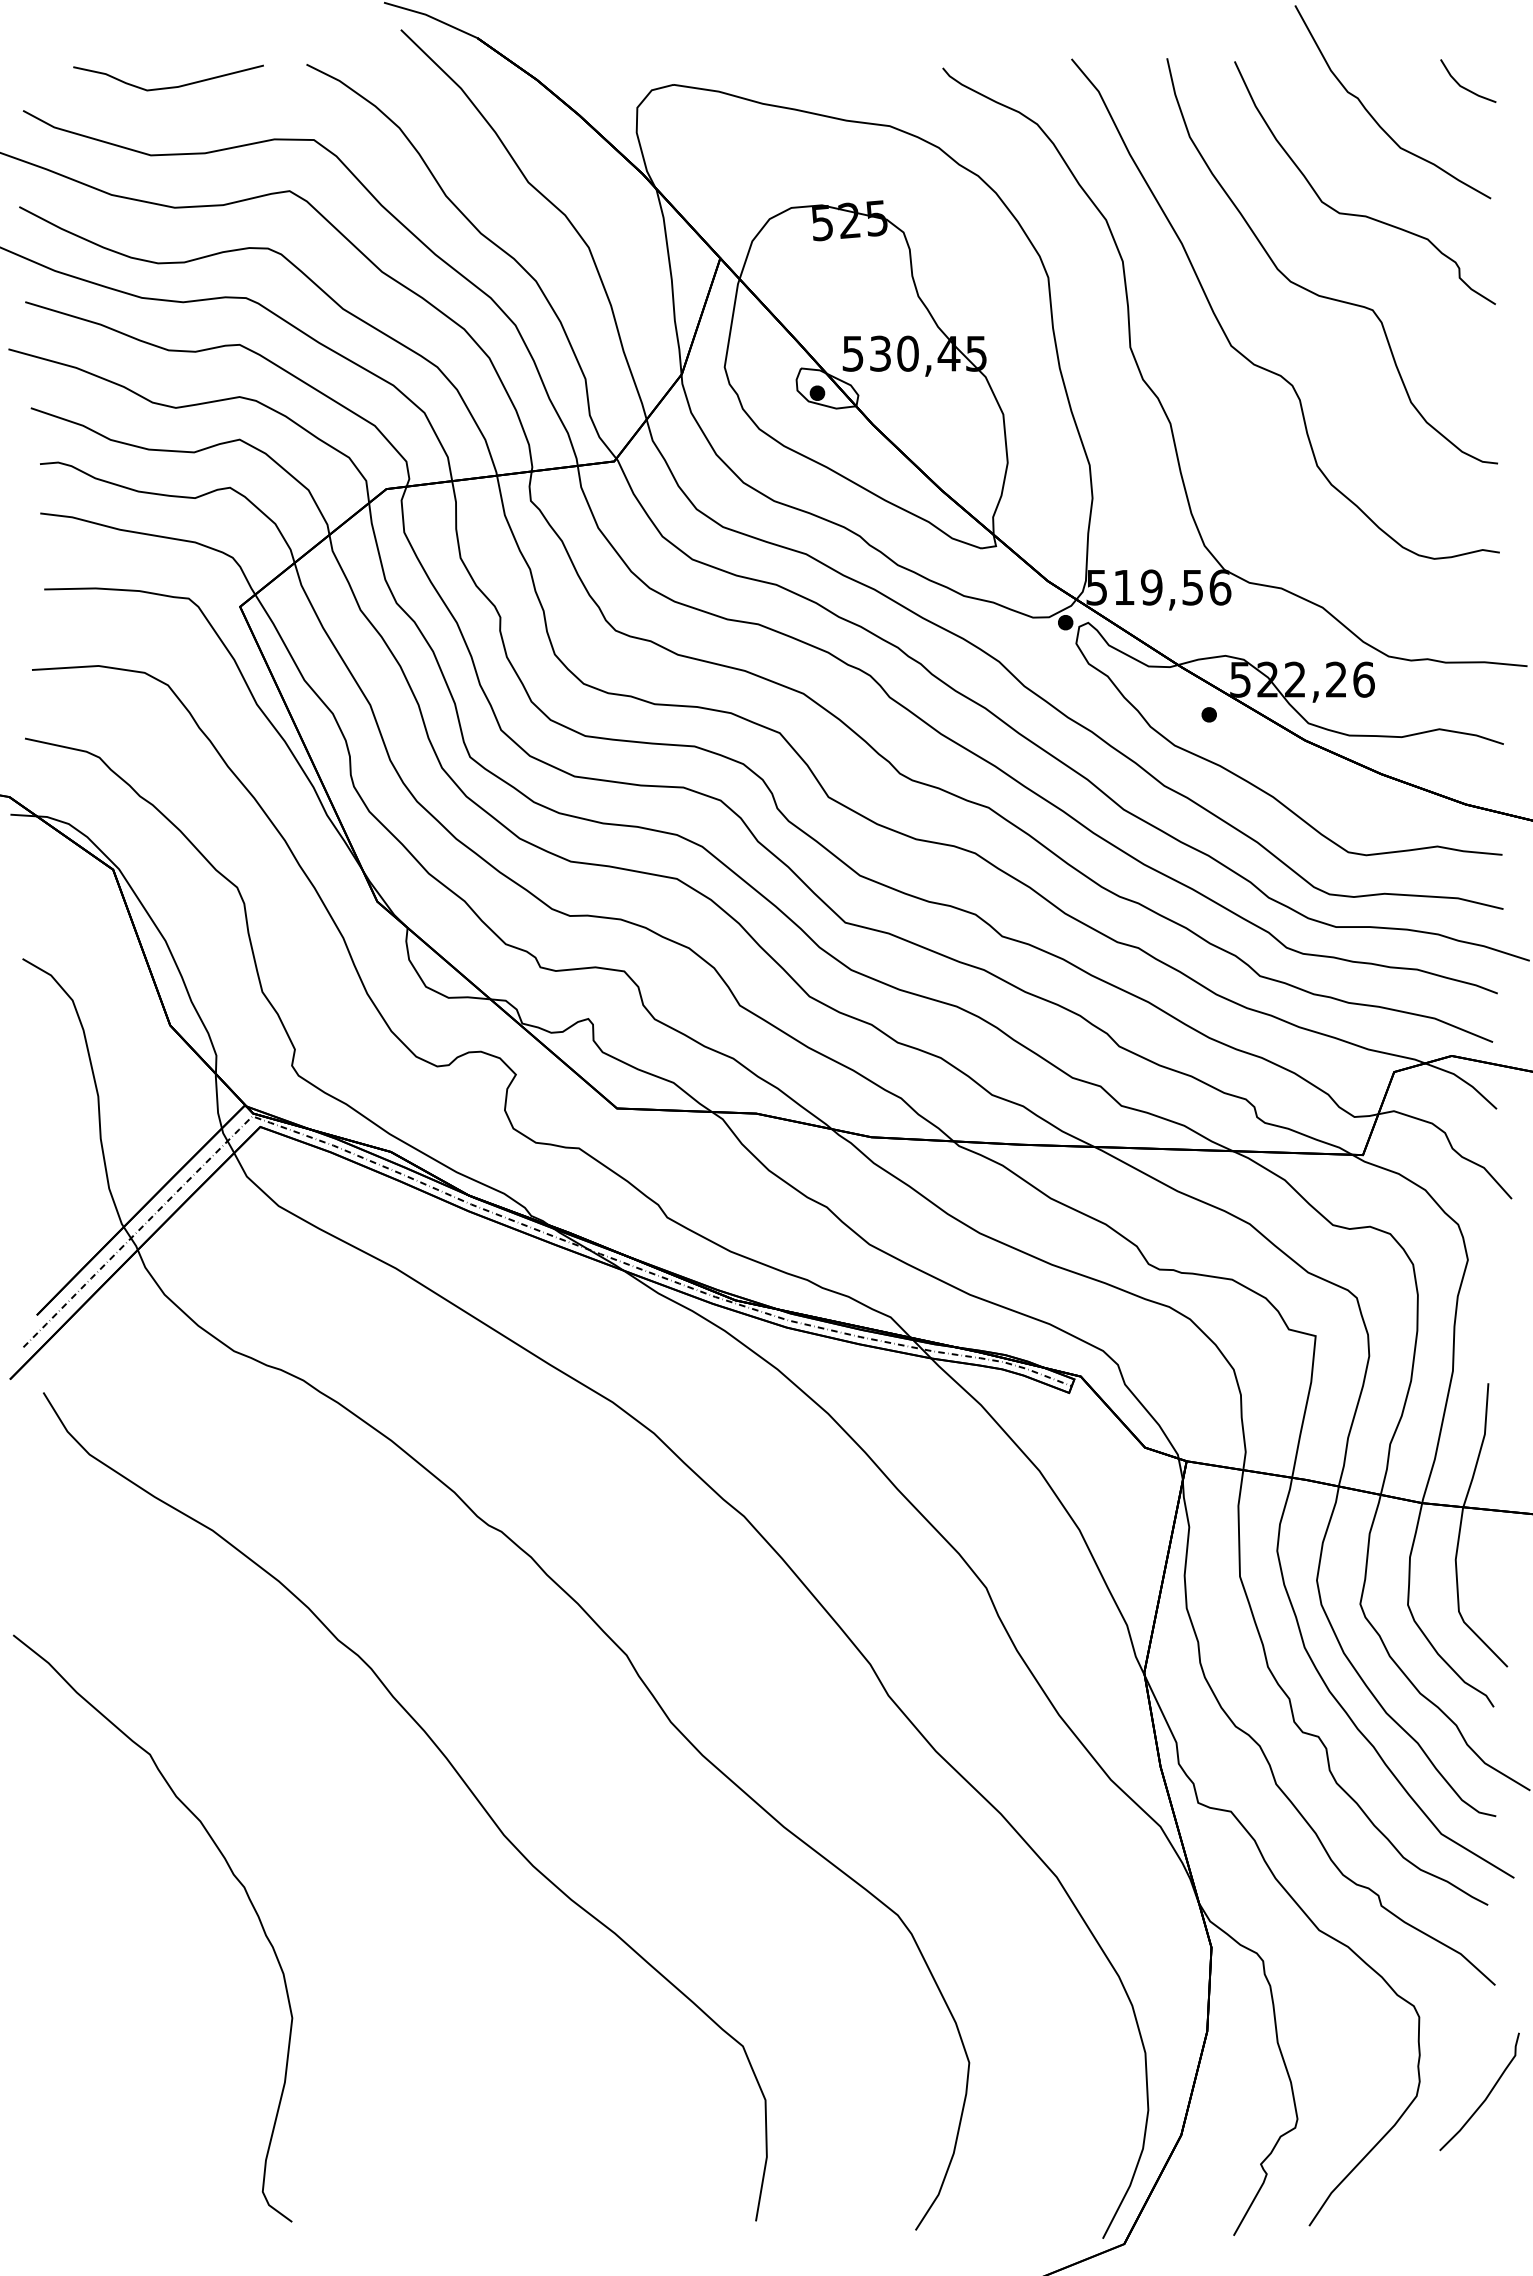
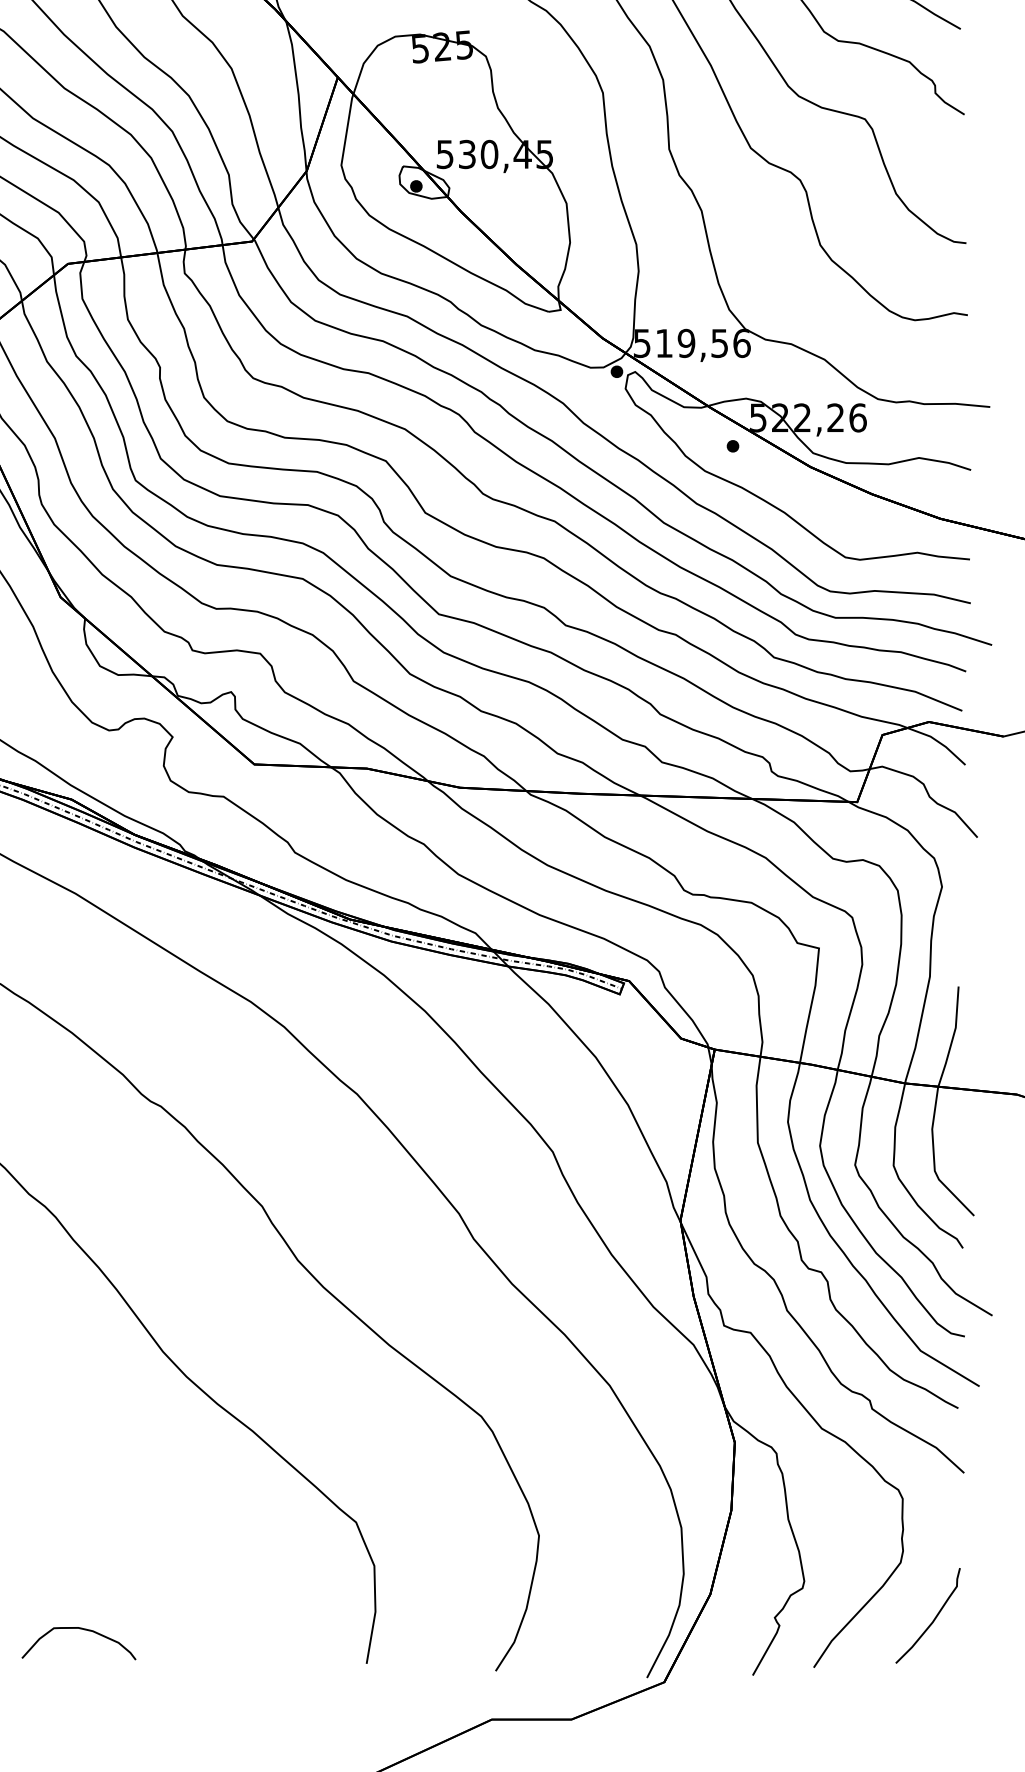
curve: (1485, 2097) -> (932, 1620), moved
curve: (405, 2179) -> (83, 1630), added

